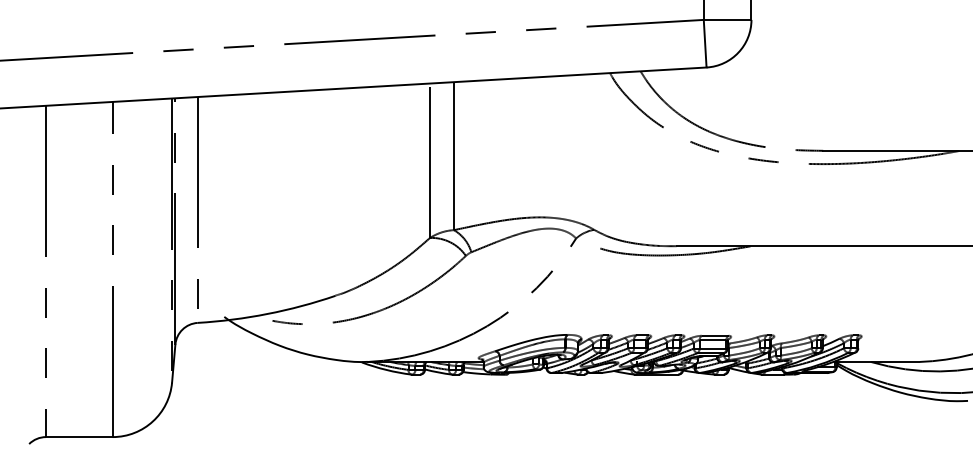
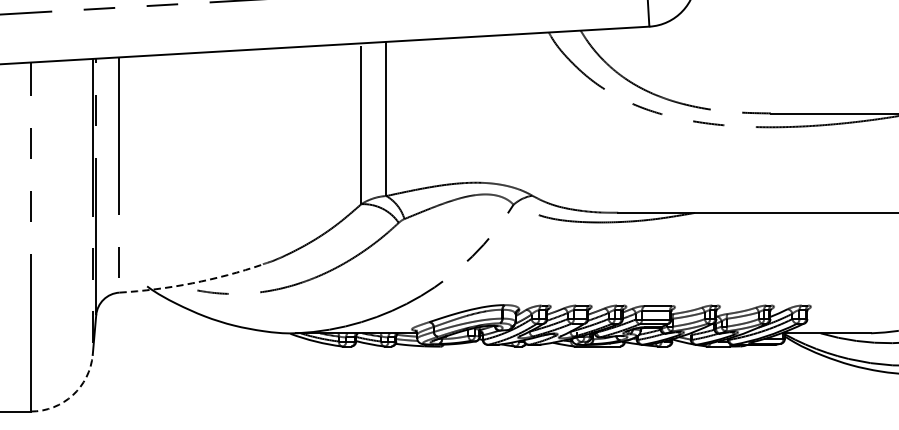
arc: (267, 314) -> (192, 283), solid -> dashed
arc: (152, 421) -> (72, 395), solid -> dashed

